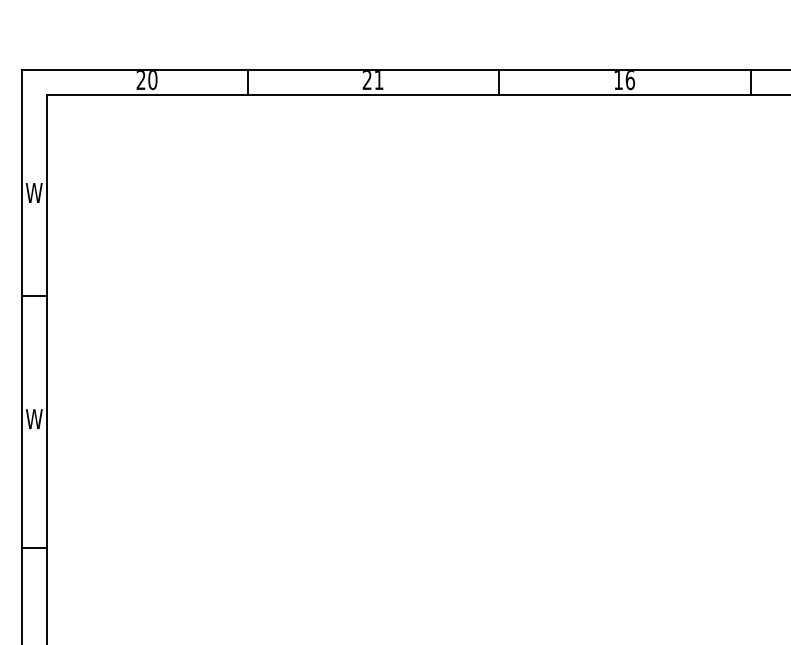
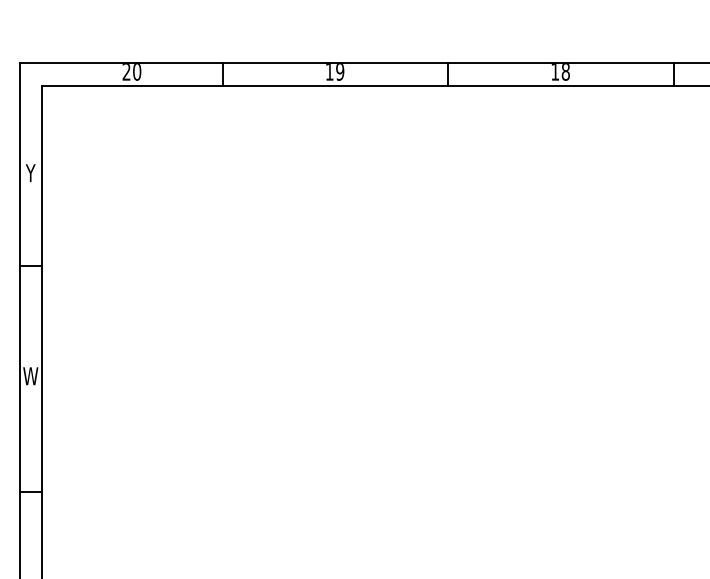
text: (372, 80) -> (334, 72), 21 -> 19
text: (629, 80) -> (565, 72), 16 -> 18
text: (33, 192) -> (29, 172), W -> Y

